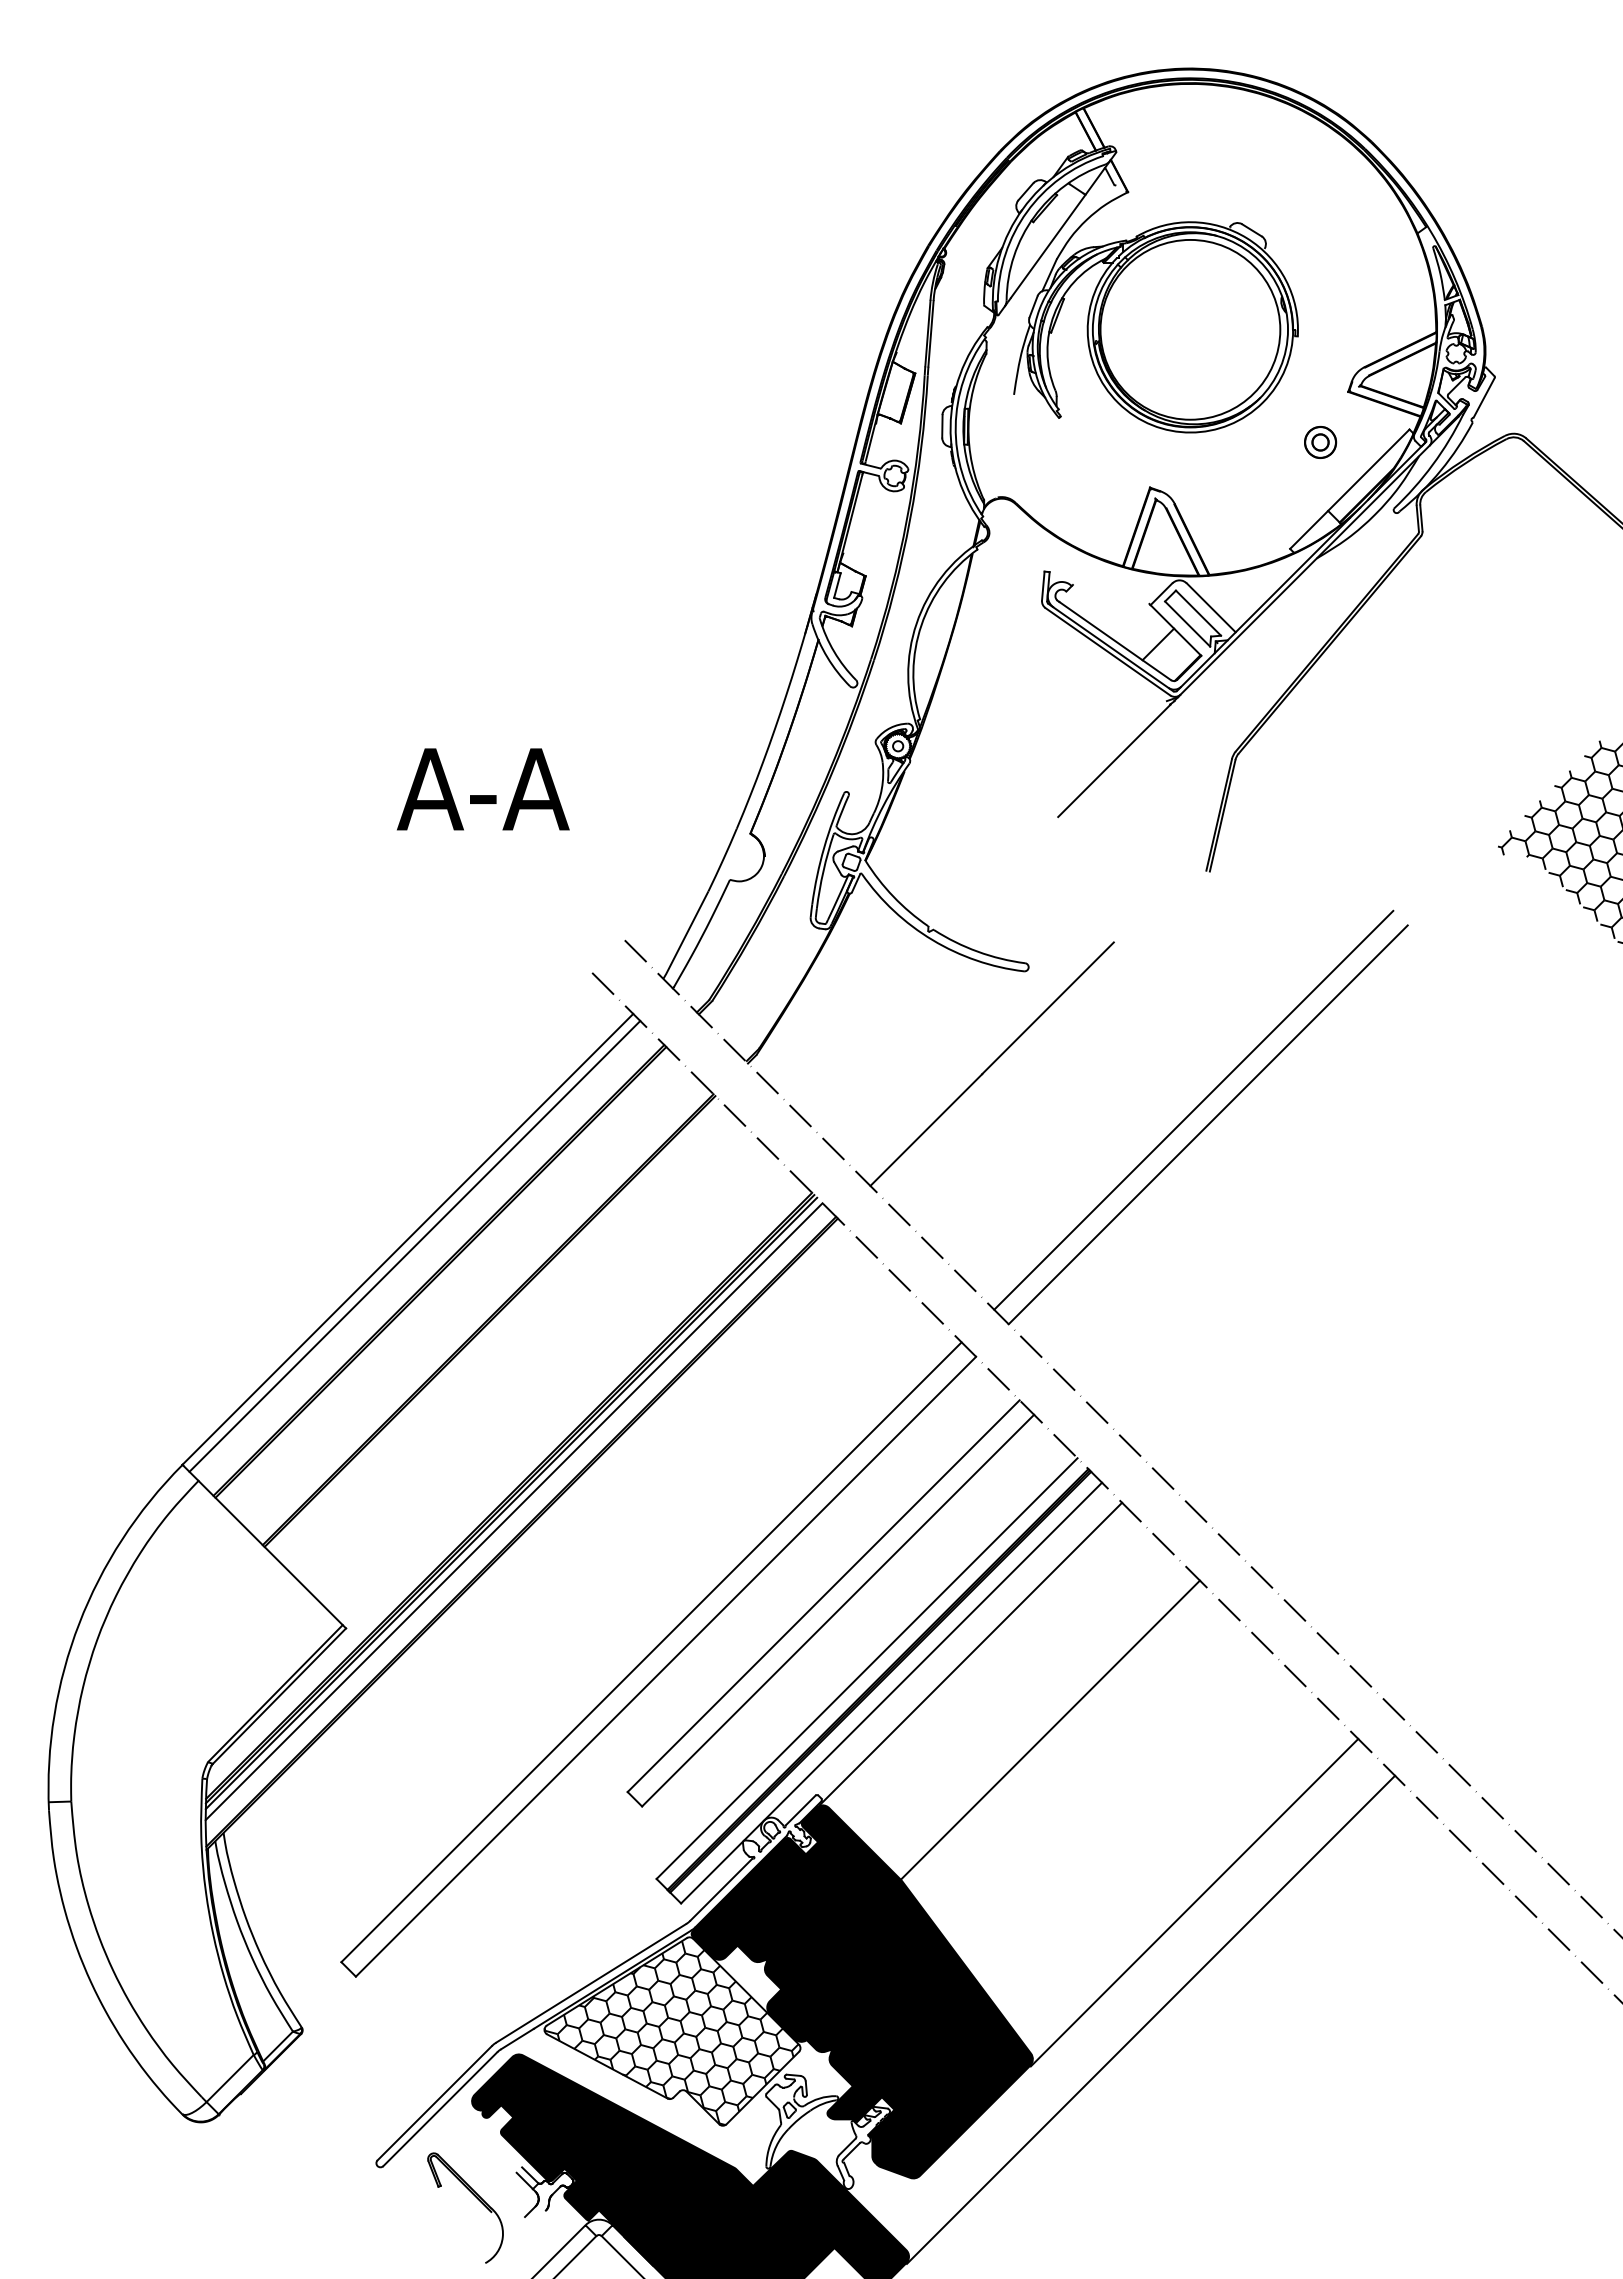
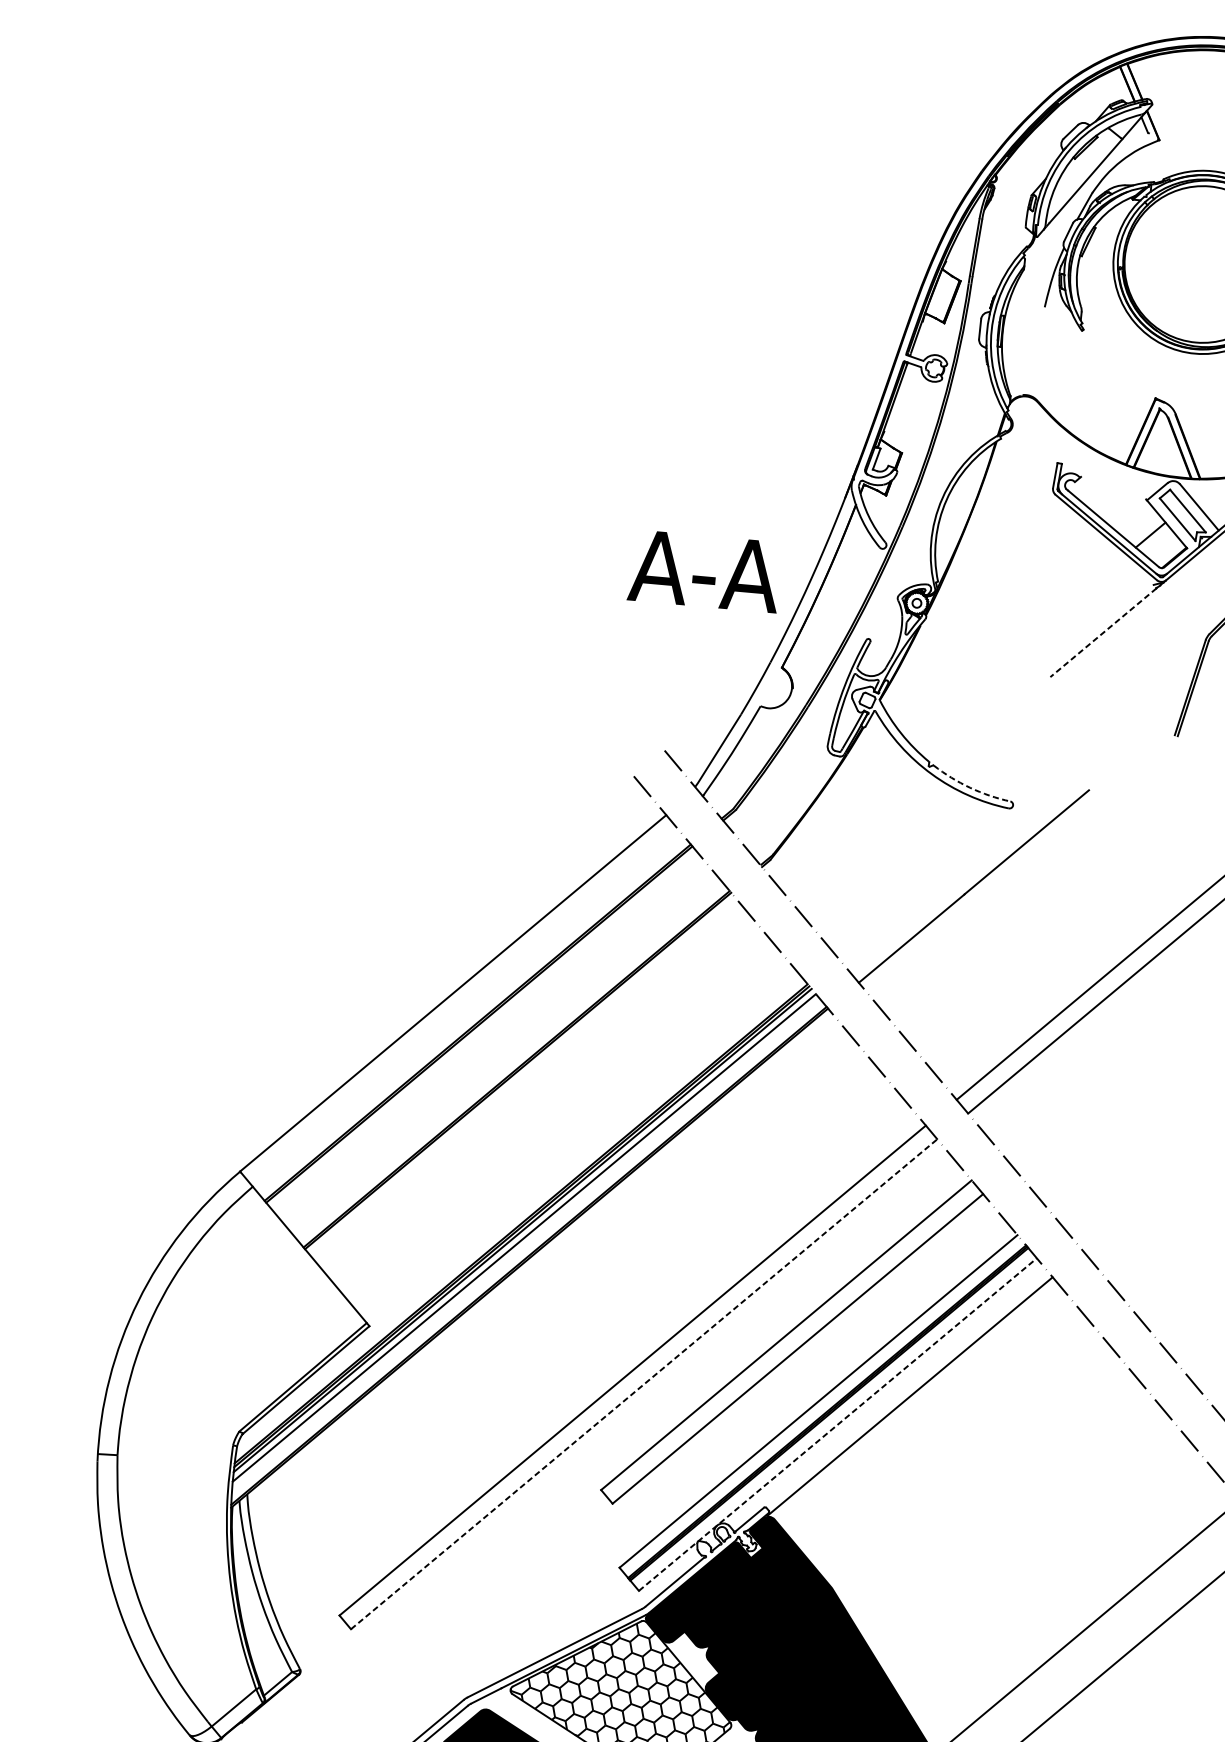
line: (1113, 761) -> (1102, 633), solid -> dashed
text: (483, 789) -> (704, 571), moved
arc: (977, 951) -> (969, 787), solid -> dashed
line: (414, 1246) -> (458, 1000), removed
line: (666, 1666) -> (644, 1384), solid -> dashed
line: (891, 1693) -> (837, 1424), solid -> dashed
line: (1050, 1729) -> (973, 1468), removed

